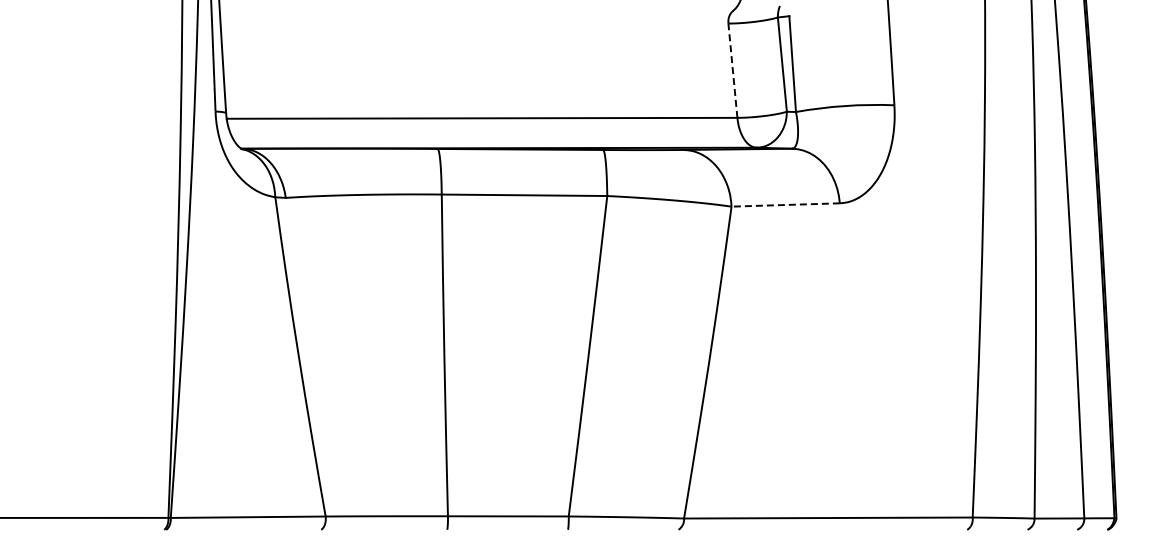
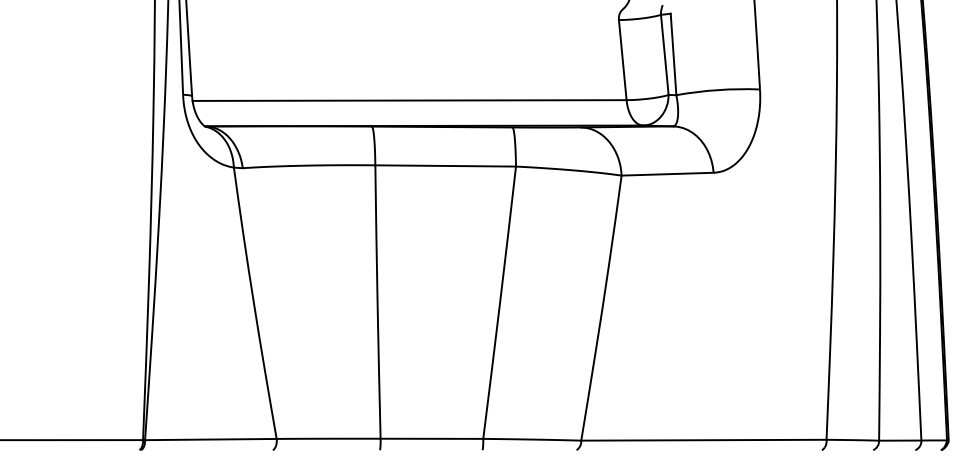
line: (732, 70) -> (622, 59), dashed -> solid
line: (785, 205) -> (667, 174), dashed -> solid

